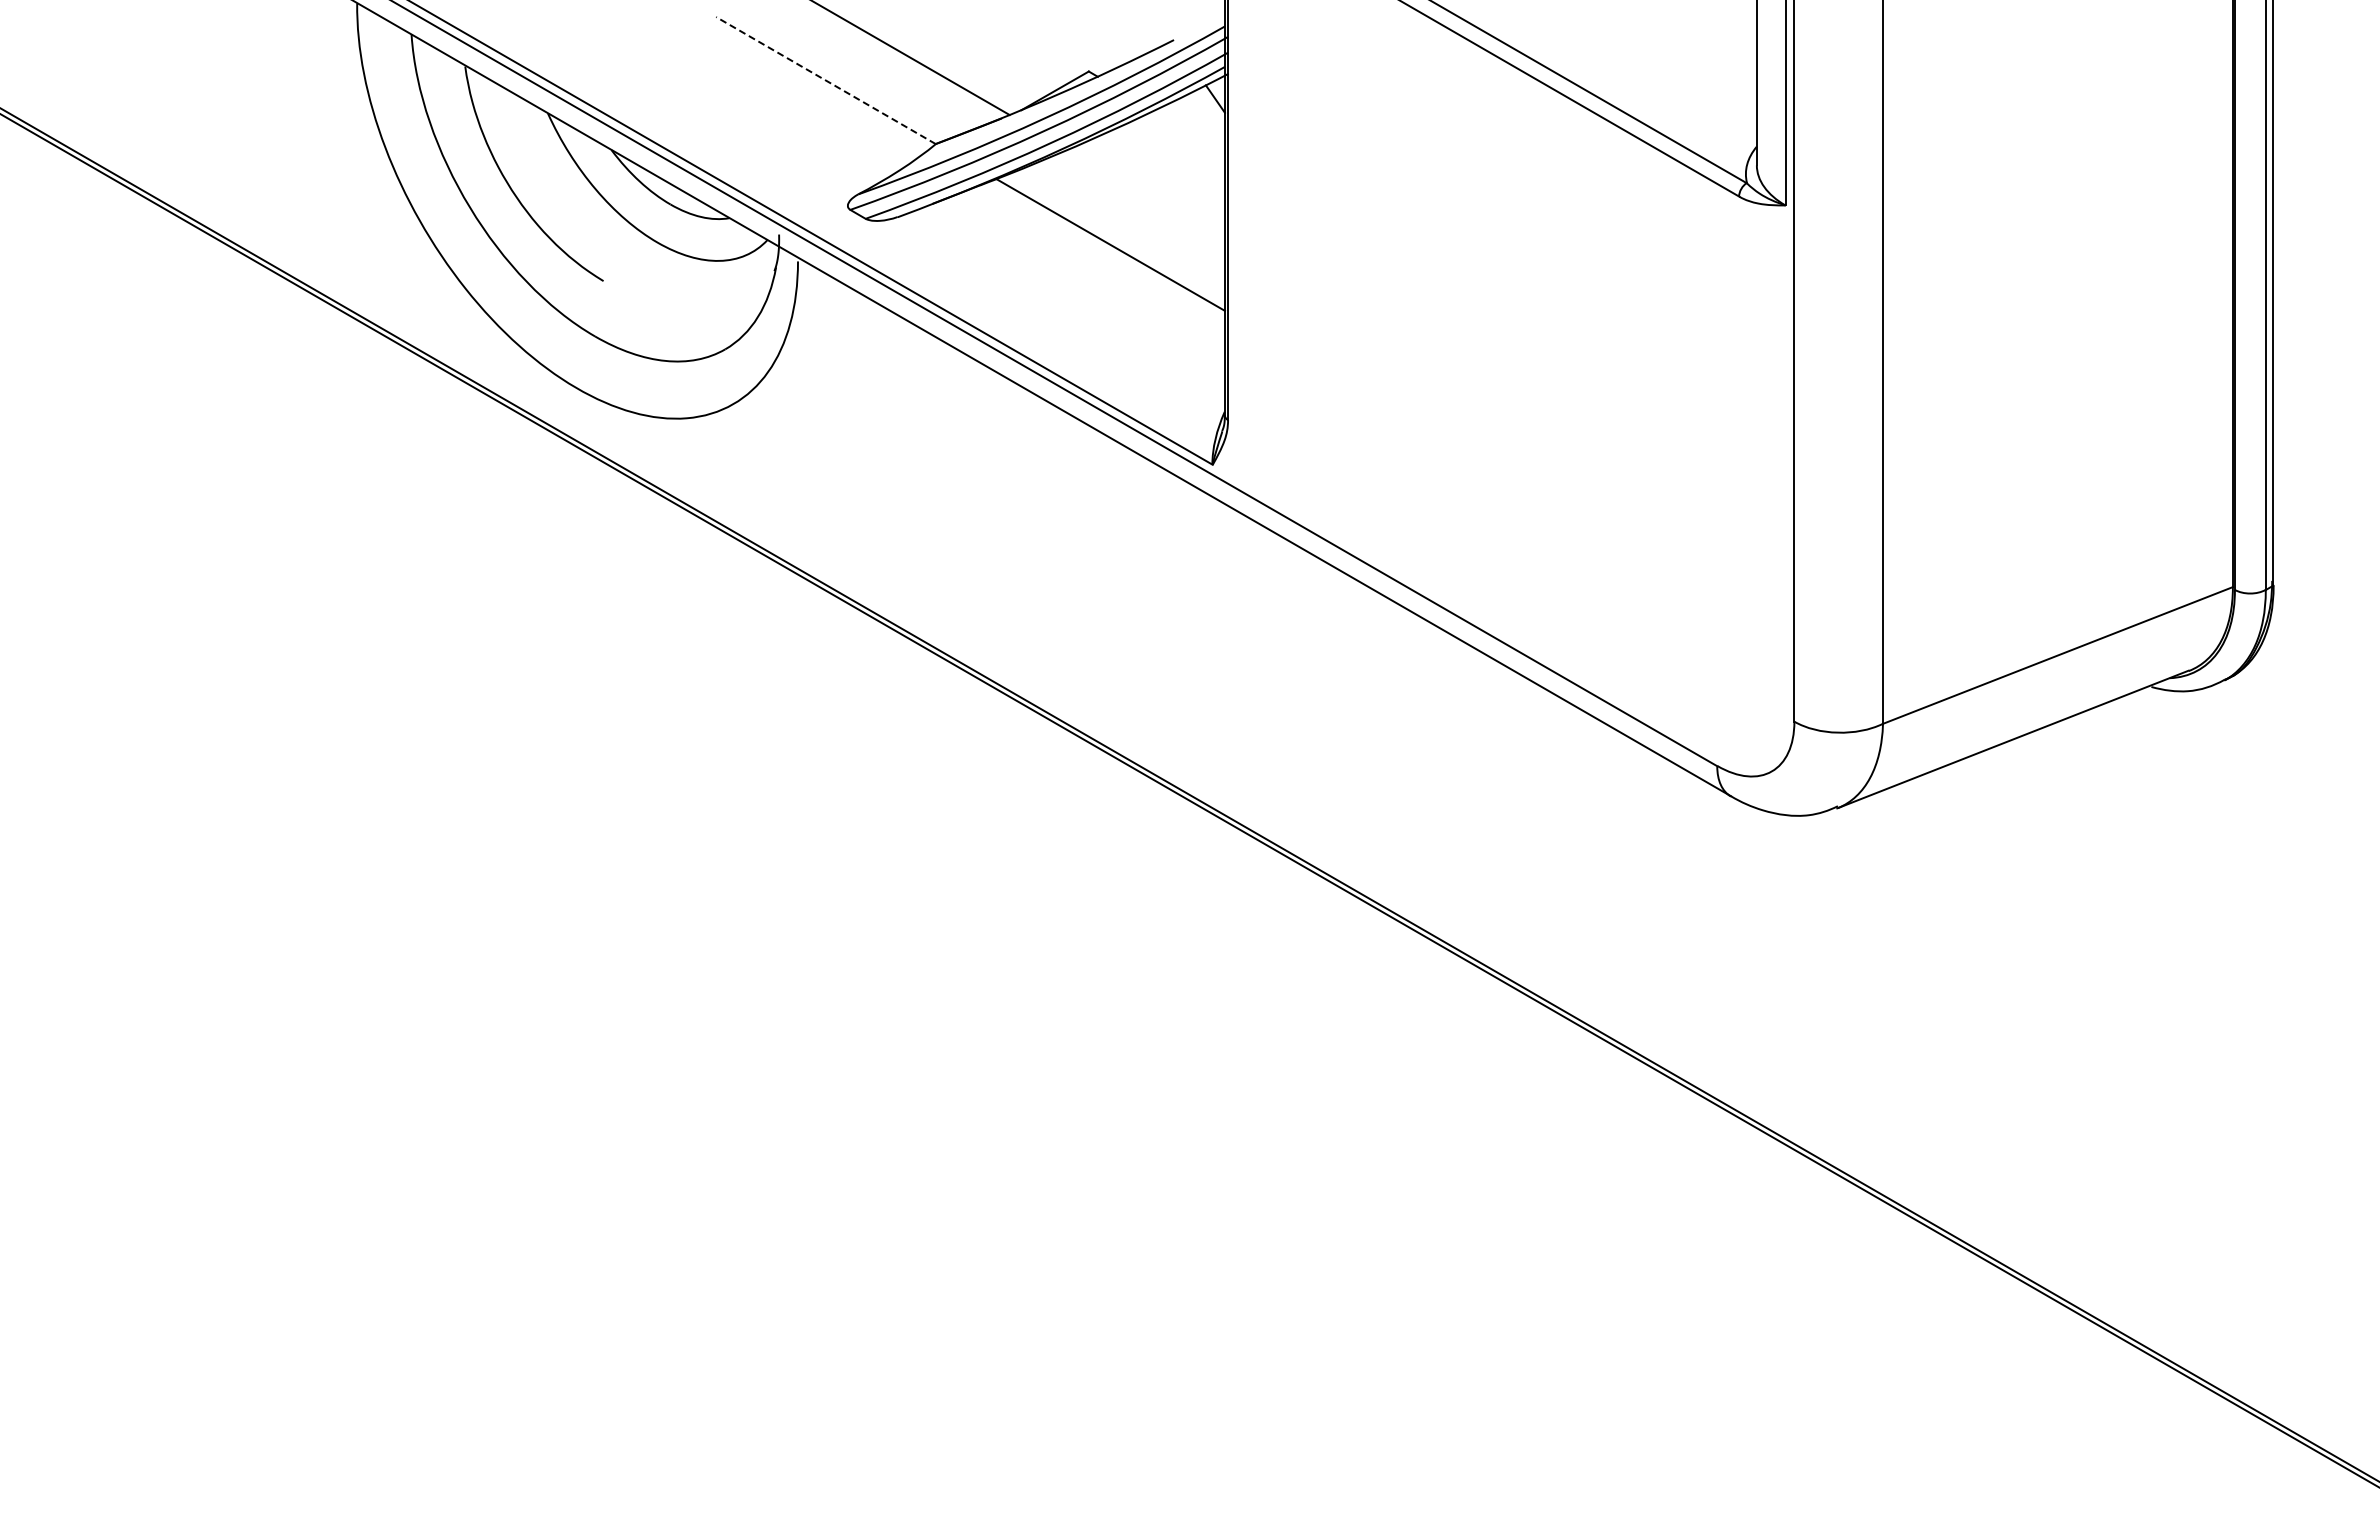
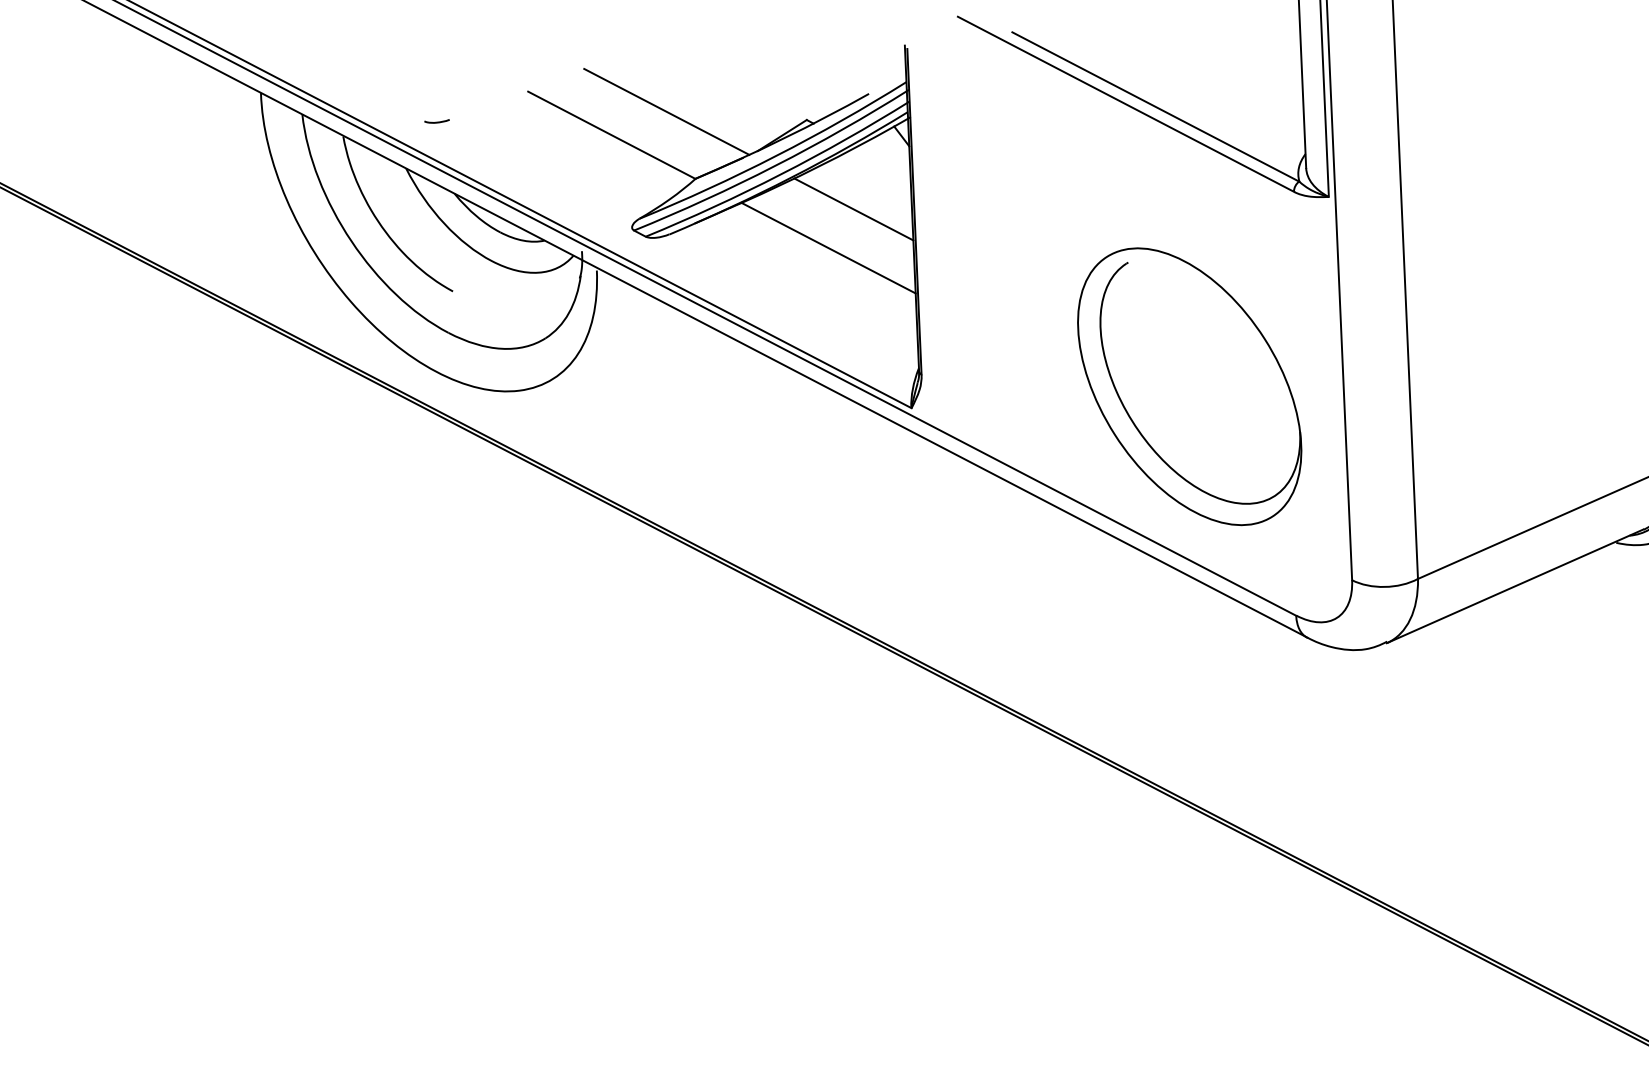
curve: (591, 52) -> (436, 122), added
line: (826, 80) -> (612, 135), dashed -> solid
line: (1146, 194) -> (853, 209), added
part: (1587, 452) -> (1189, 386), added

